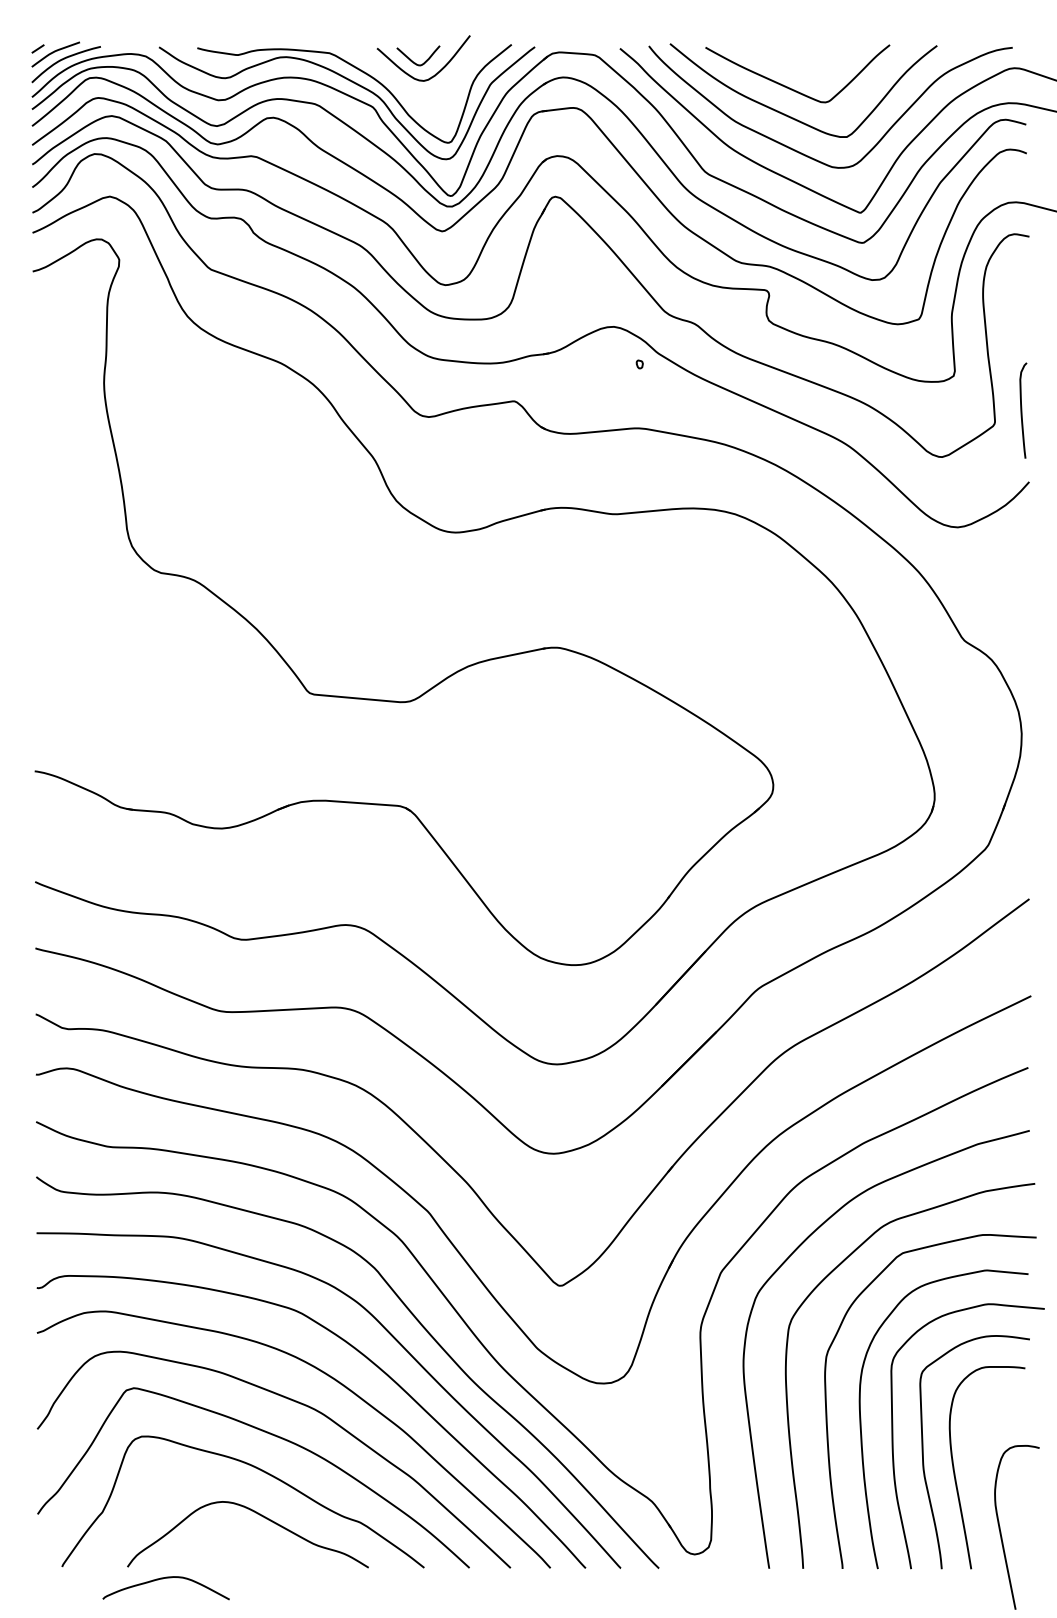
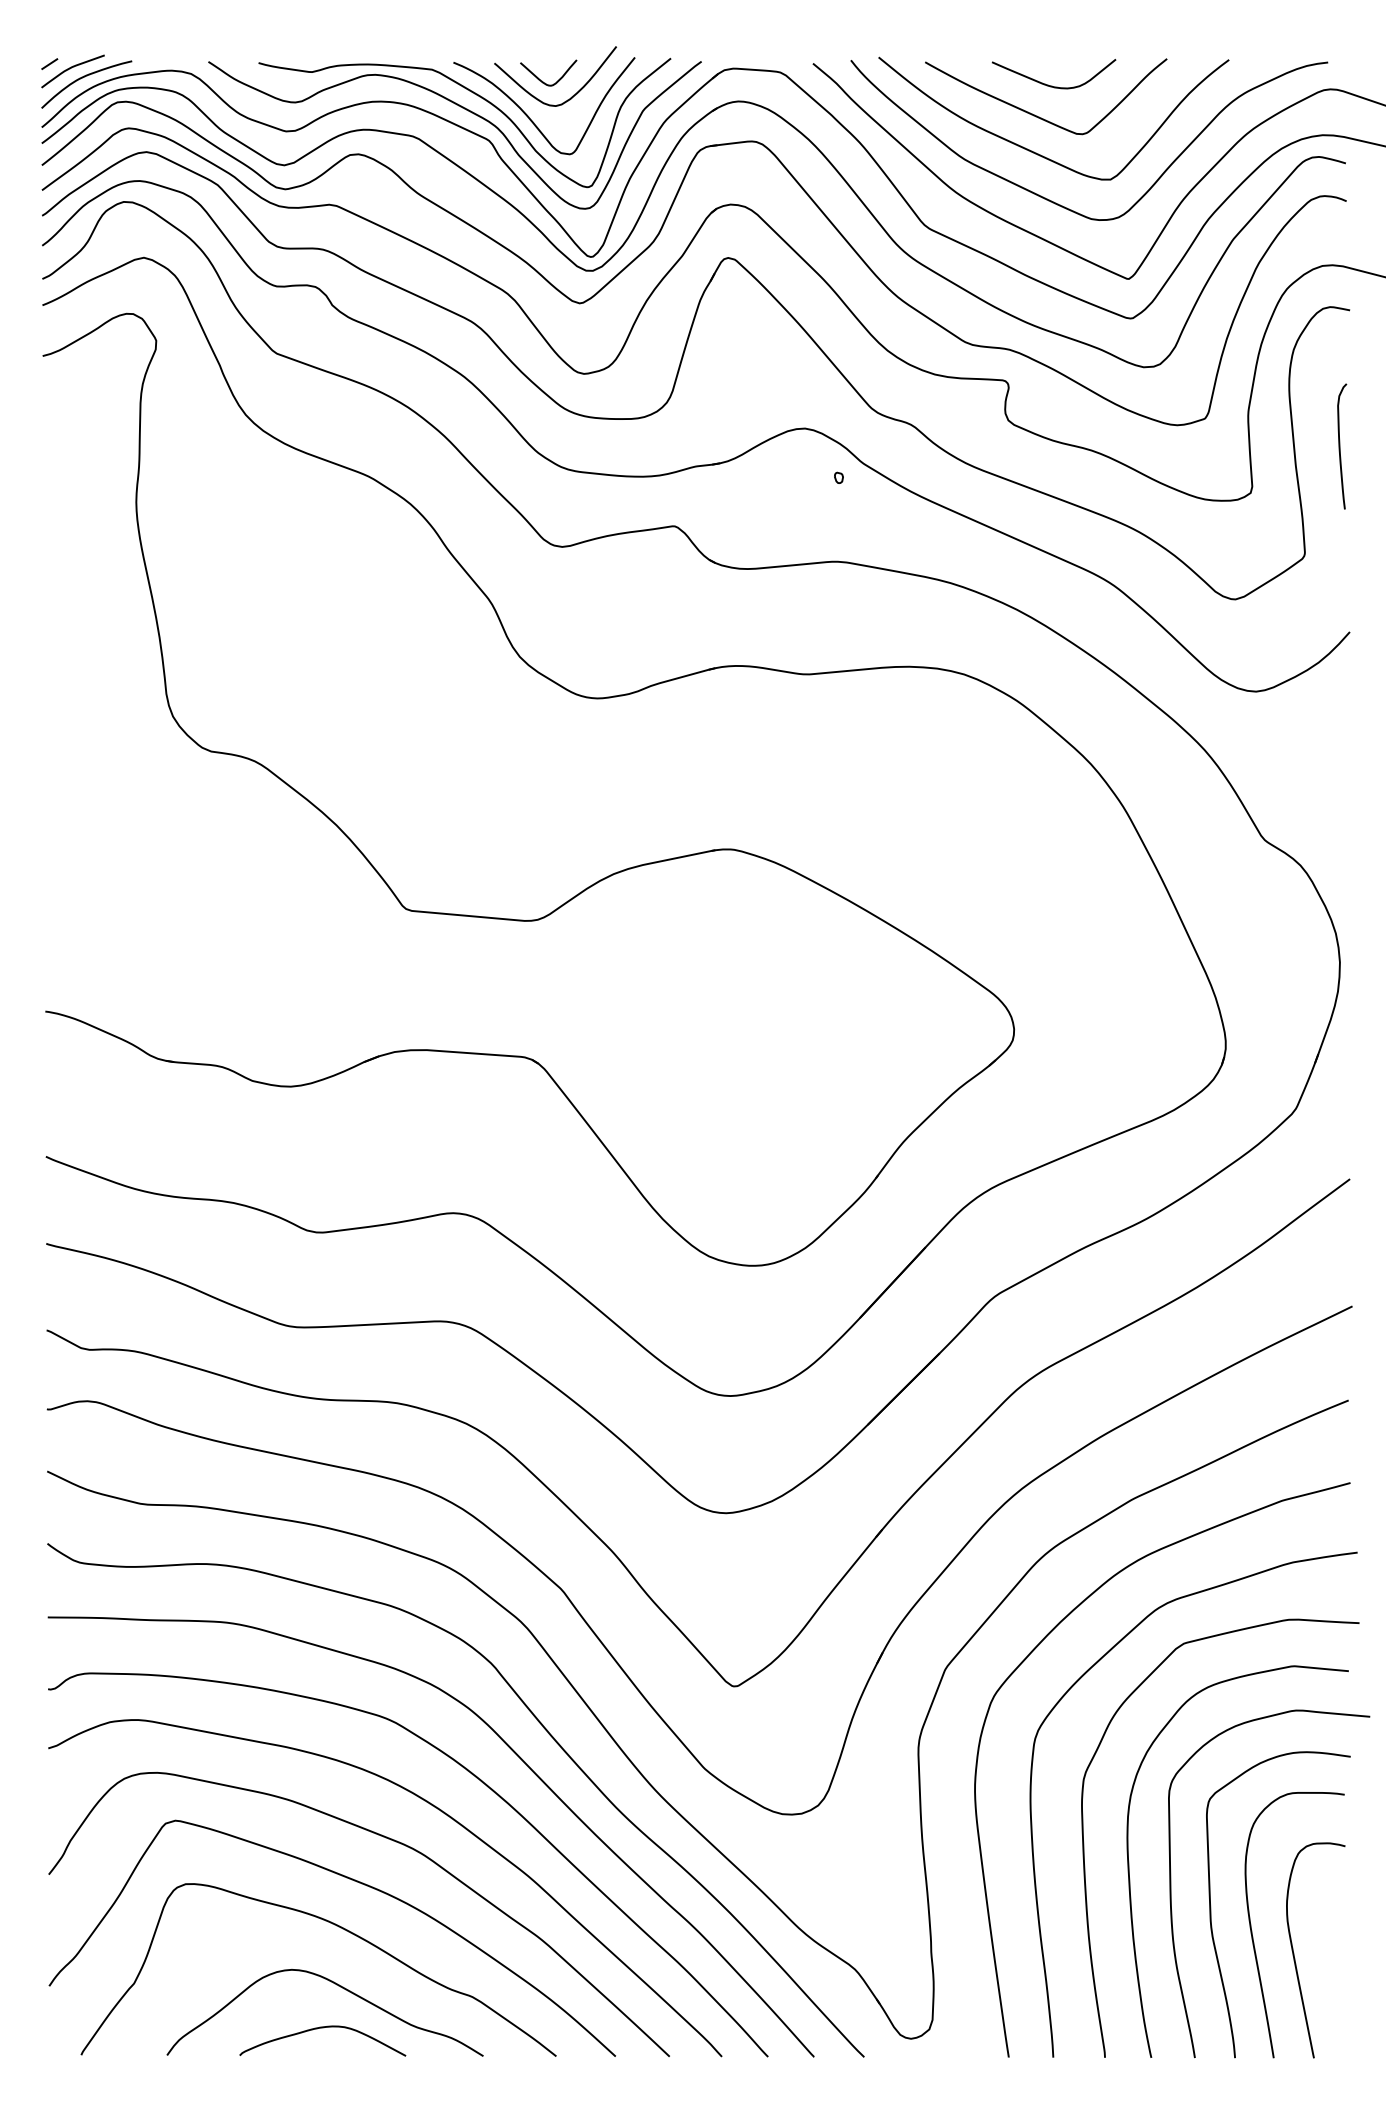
curve: (802, 65) -> (1052, 85), added
curve: (403, 88) -> (528, 115), added
curve: (1022, 410) -> (1340, 446), moved
curve: (1000, 1529) -> (1294, 1953), moved
curve: (165, 1578) -> (322, 2028), moved

